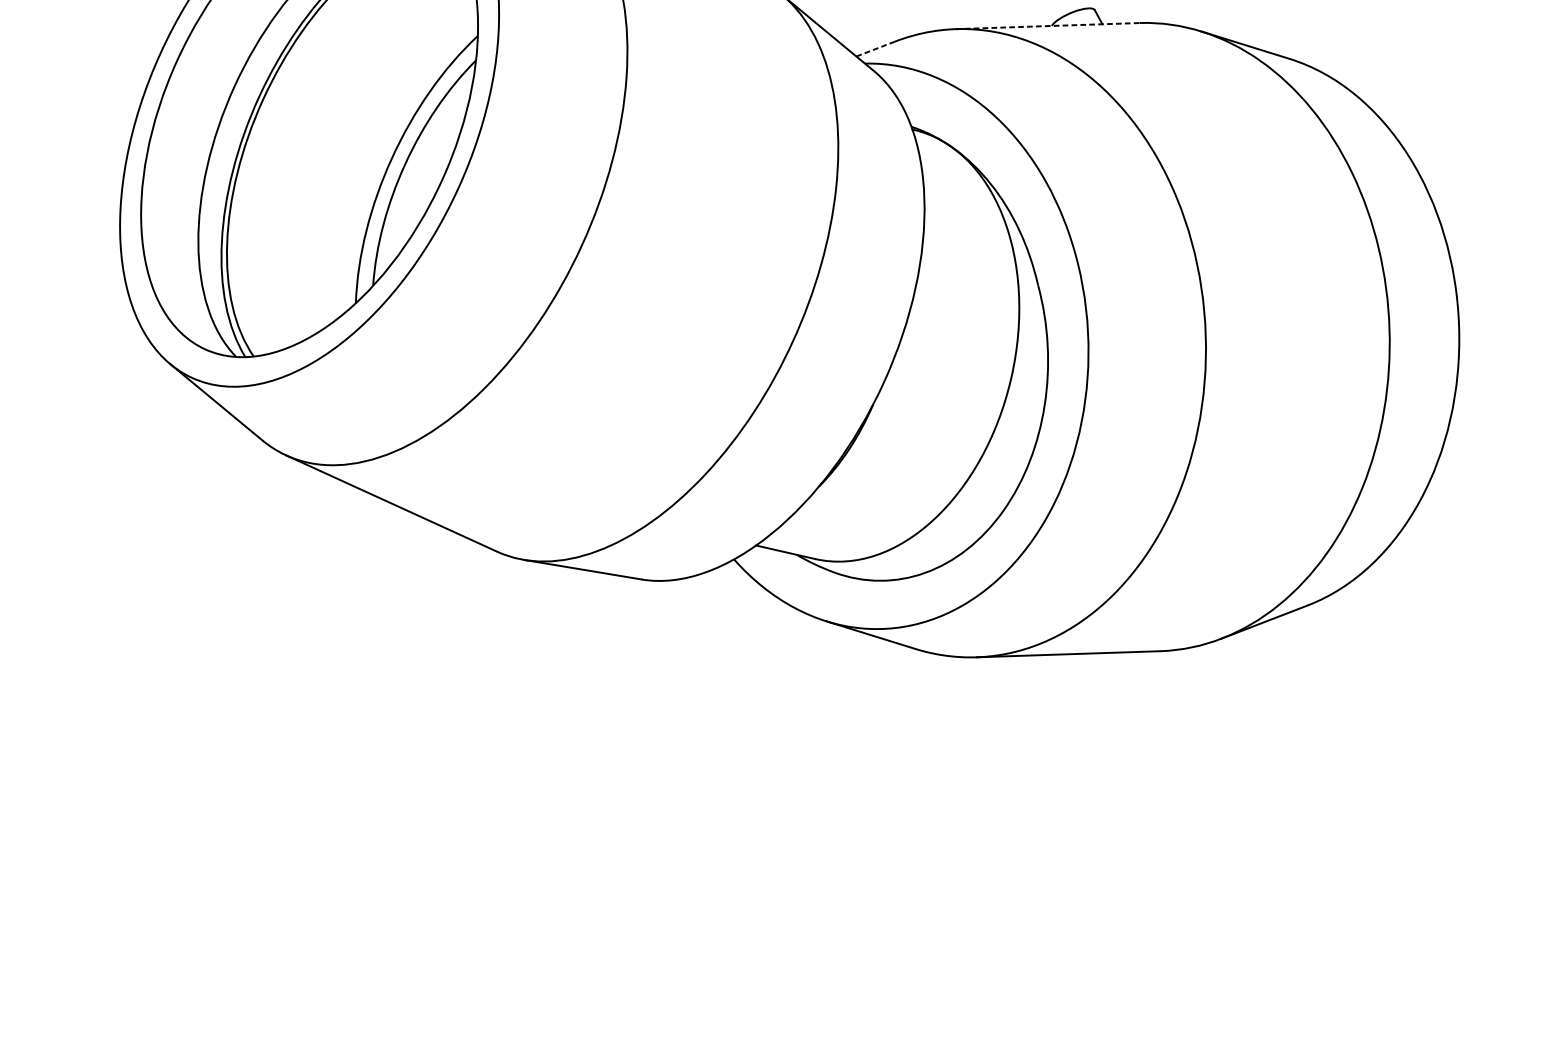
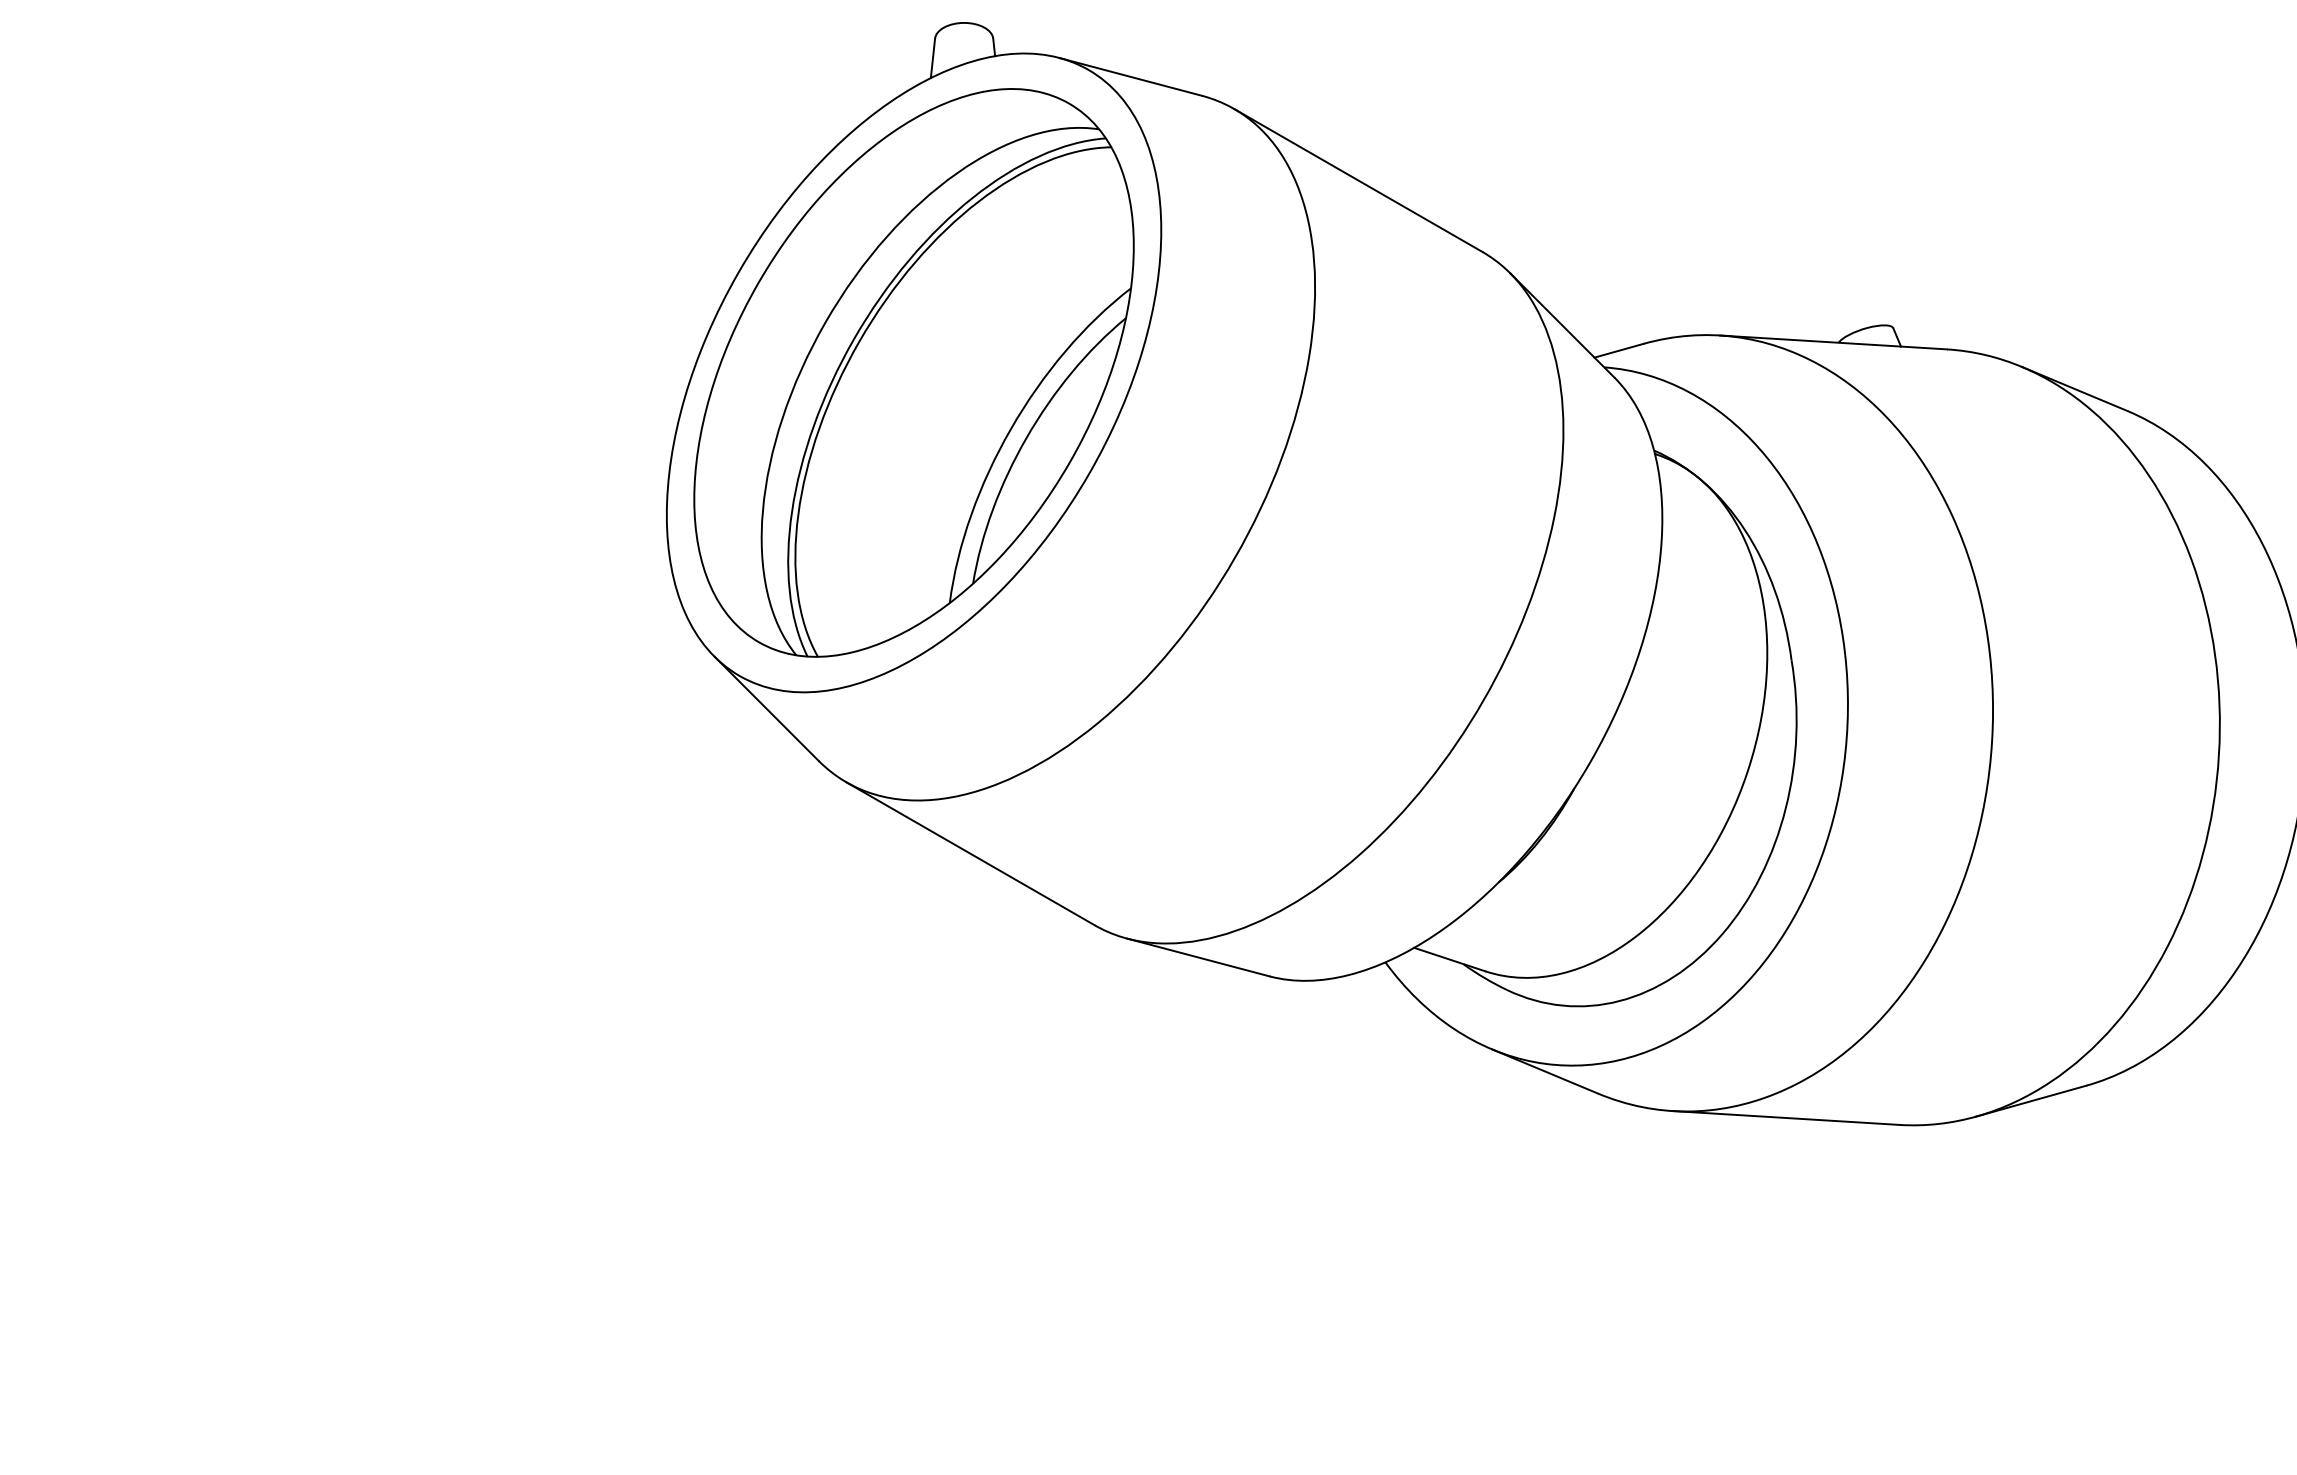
line: (1047, 26) -> (1833, 342), dashed -> solid
line: (875, 48) -> (1619, 350), dashed -> solid

